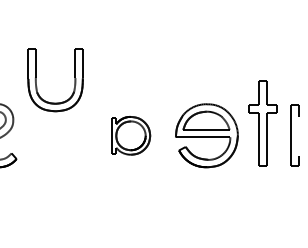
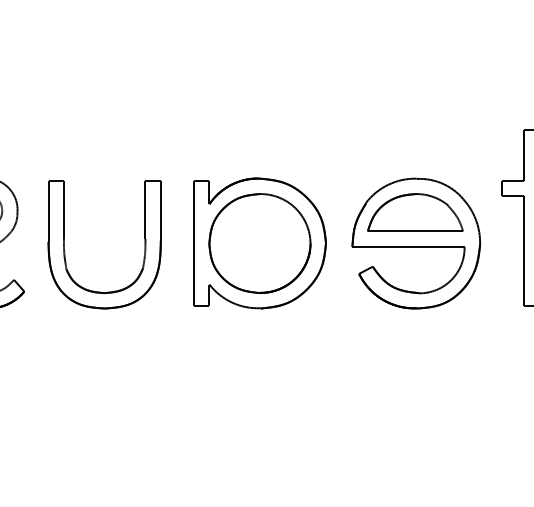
part: (37, 86) -> (67, 257), moved
part: (130, 135) -> (258, 243), size x1.67

